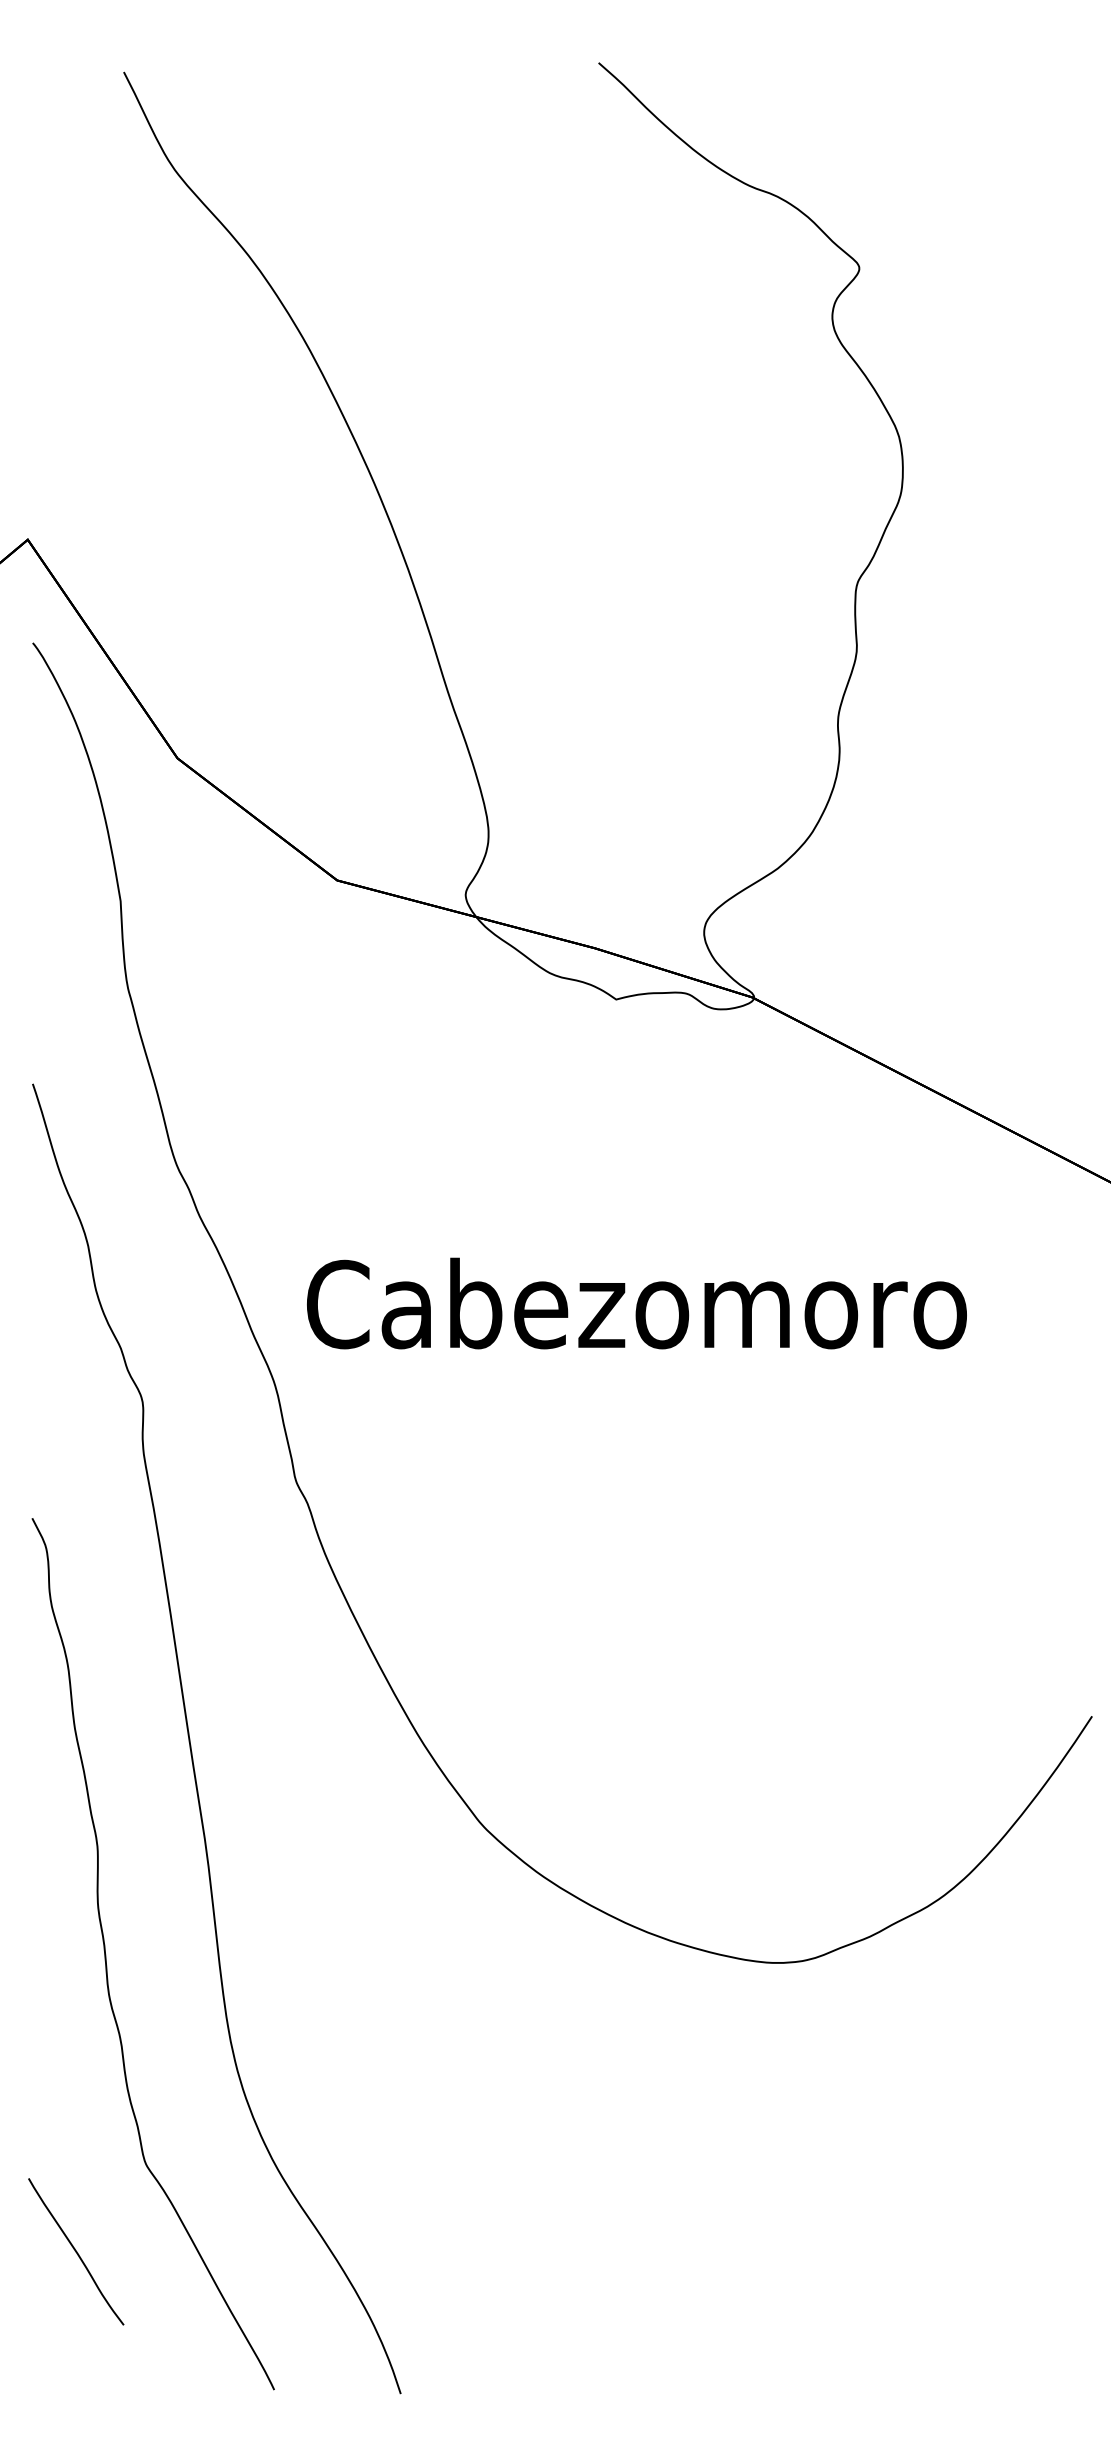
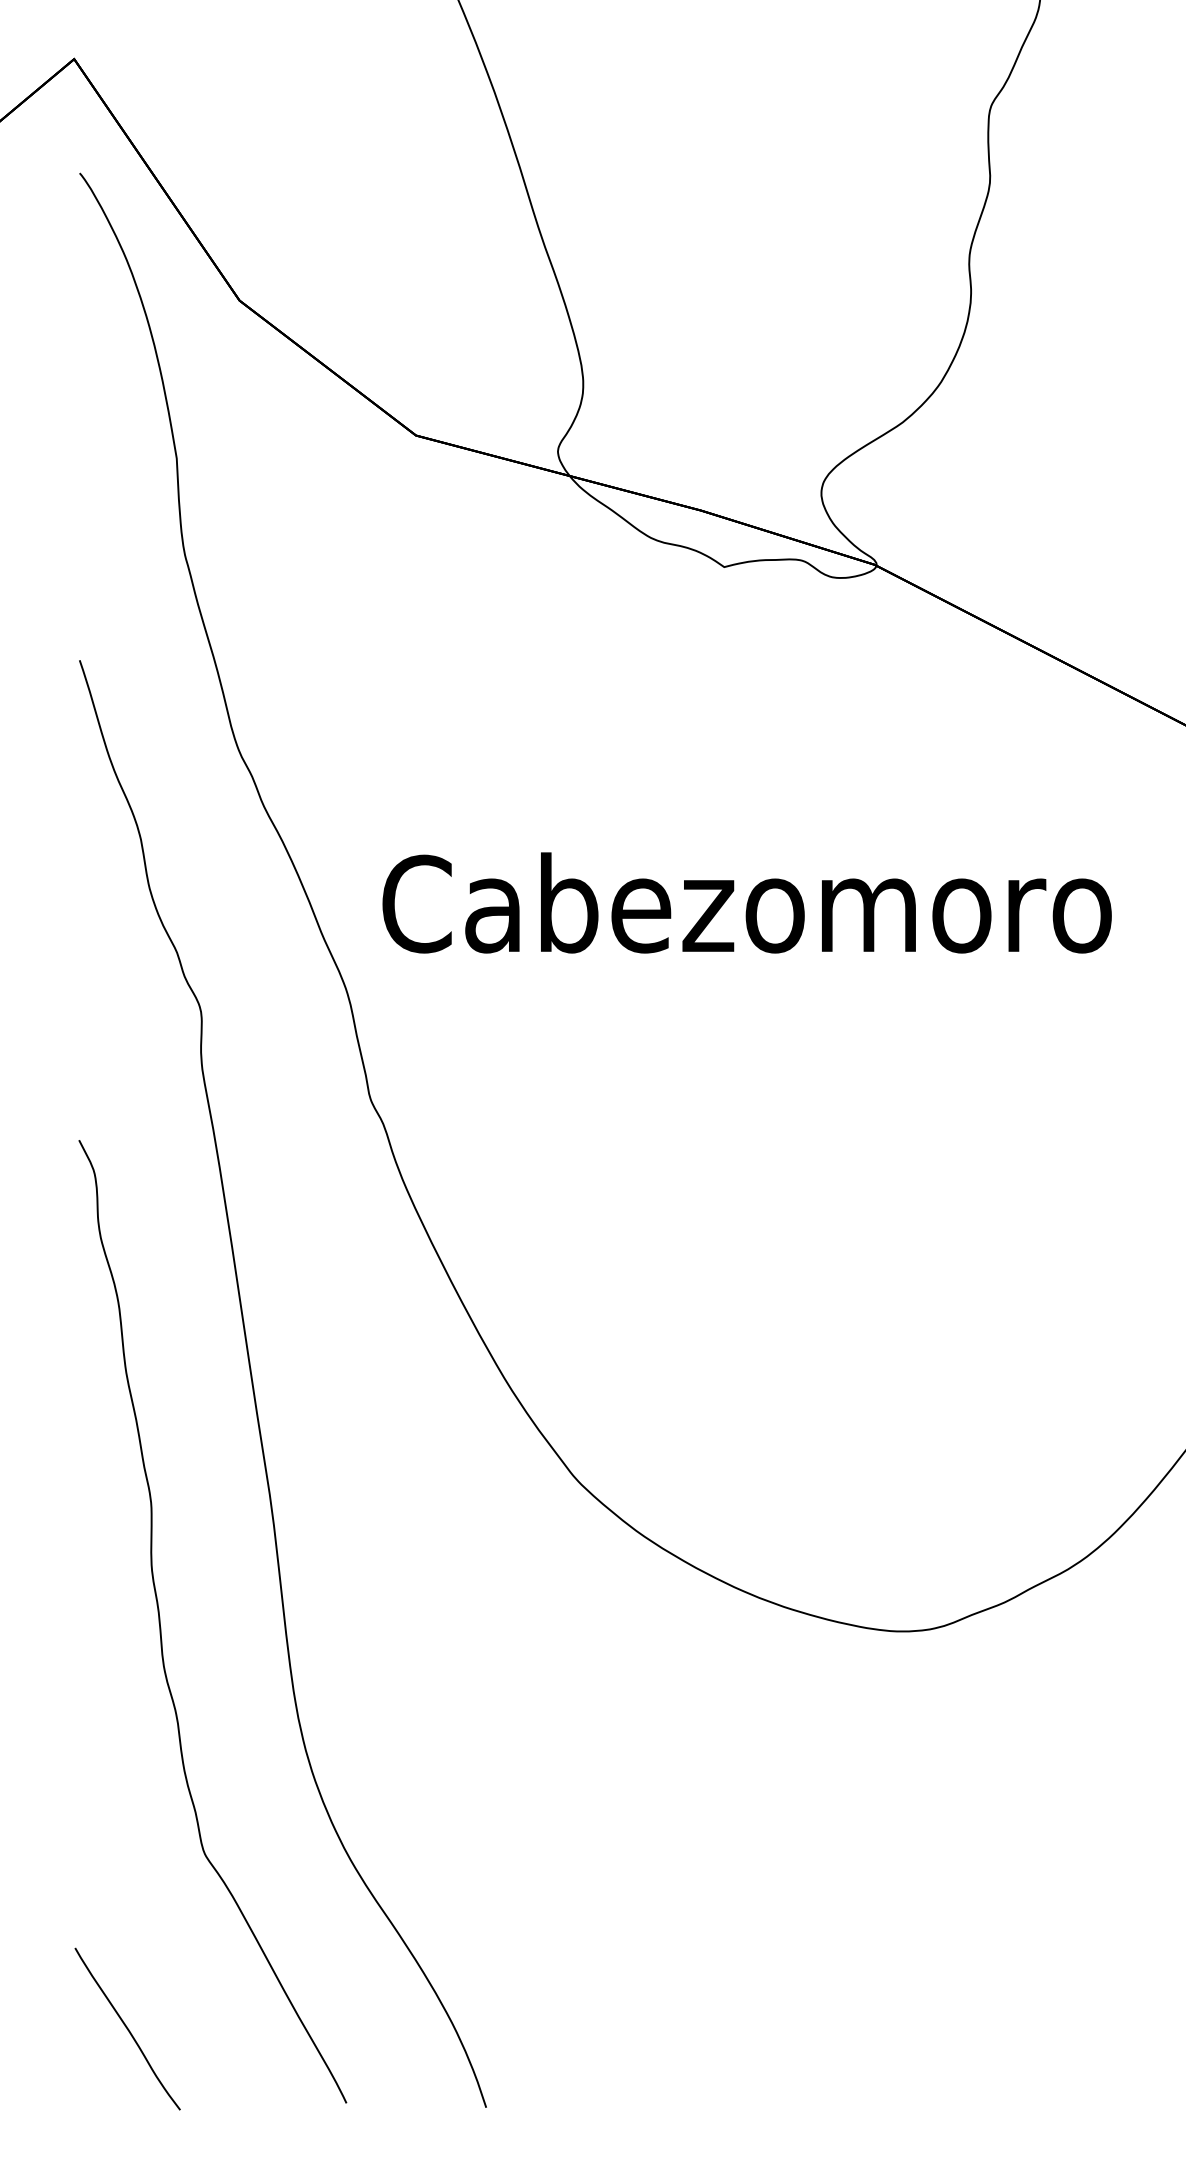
part: (76, 2251) -> (127, 2028), moved

